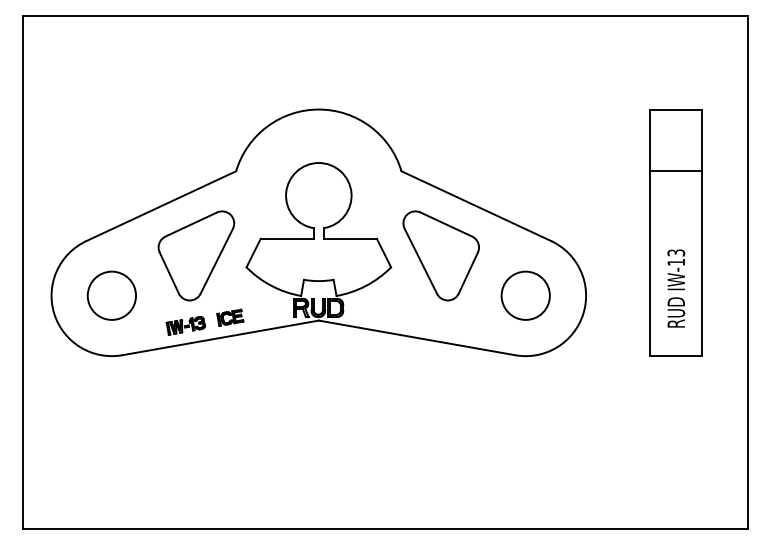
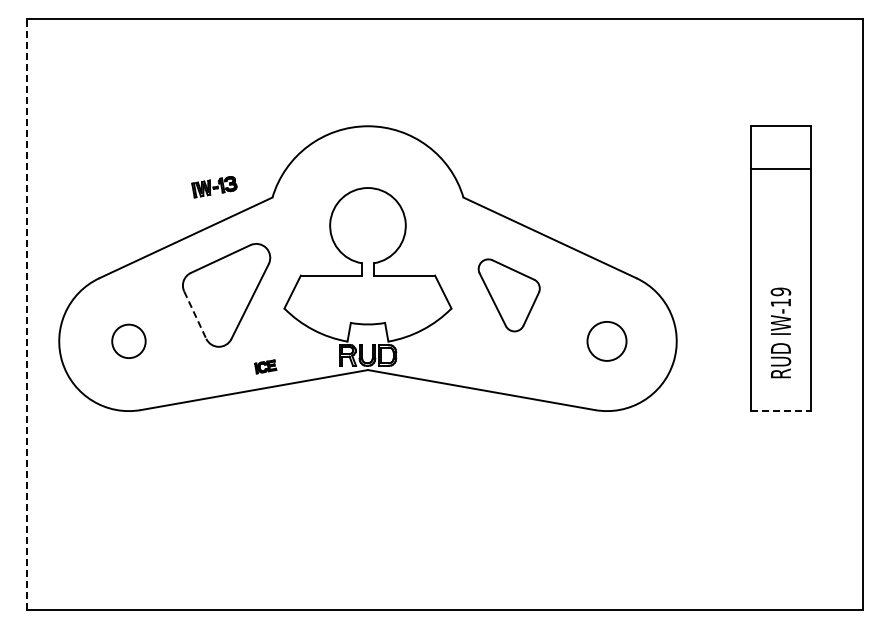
line: (675, 171) -> (780, 168), moved
text: (675, 252) -> (780, 291), IW-13 -> IW-19
part: (440, 256) -> (508, 295), size x0.7
line: (23, 272) -> (26, 314), solid -> dashed
line: (169, 273) -> (195, 315), solid -> dashed
circle: (111, 295) -> (128, 341), size x0.6
circle: (525, 295) -> (606, 341), size x0.7
part: (230, 317) -> (265, 366), size x0.7
part: (185, 326) -> (214, 187), moved
line: (675, 356) -> (780, 411), solid -> dashed

